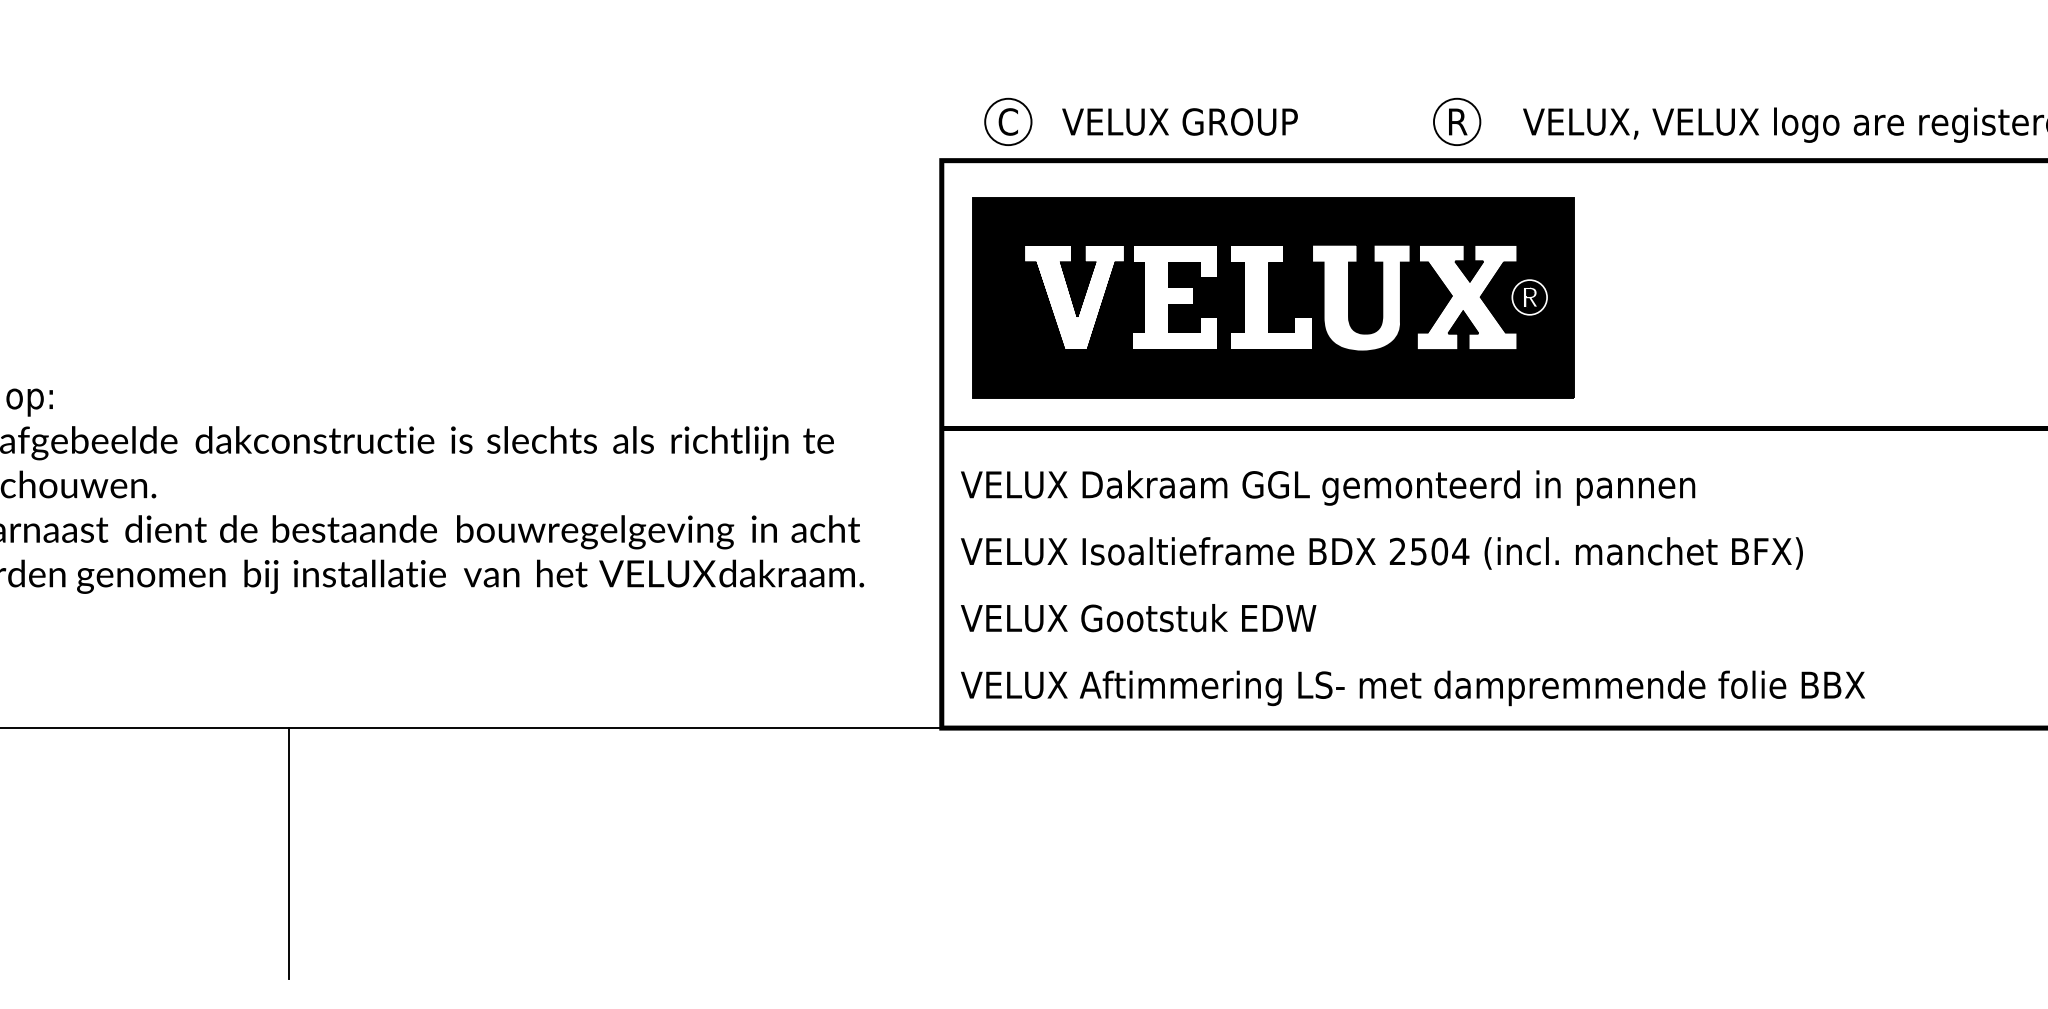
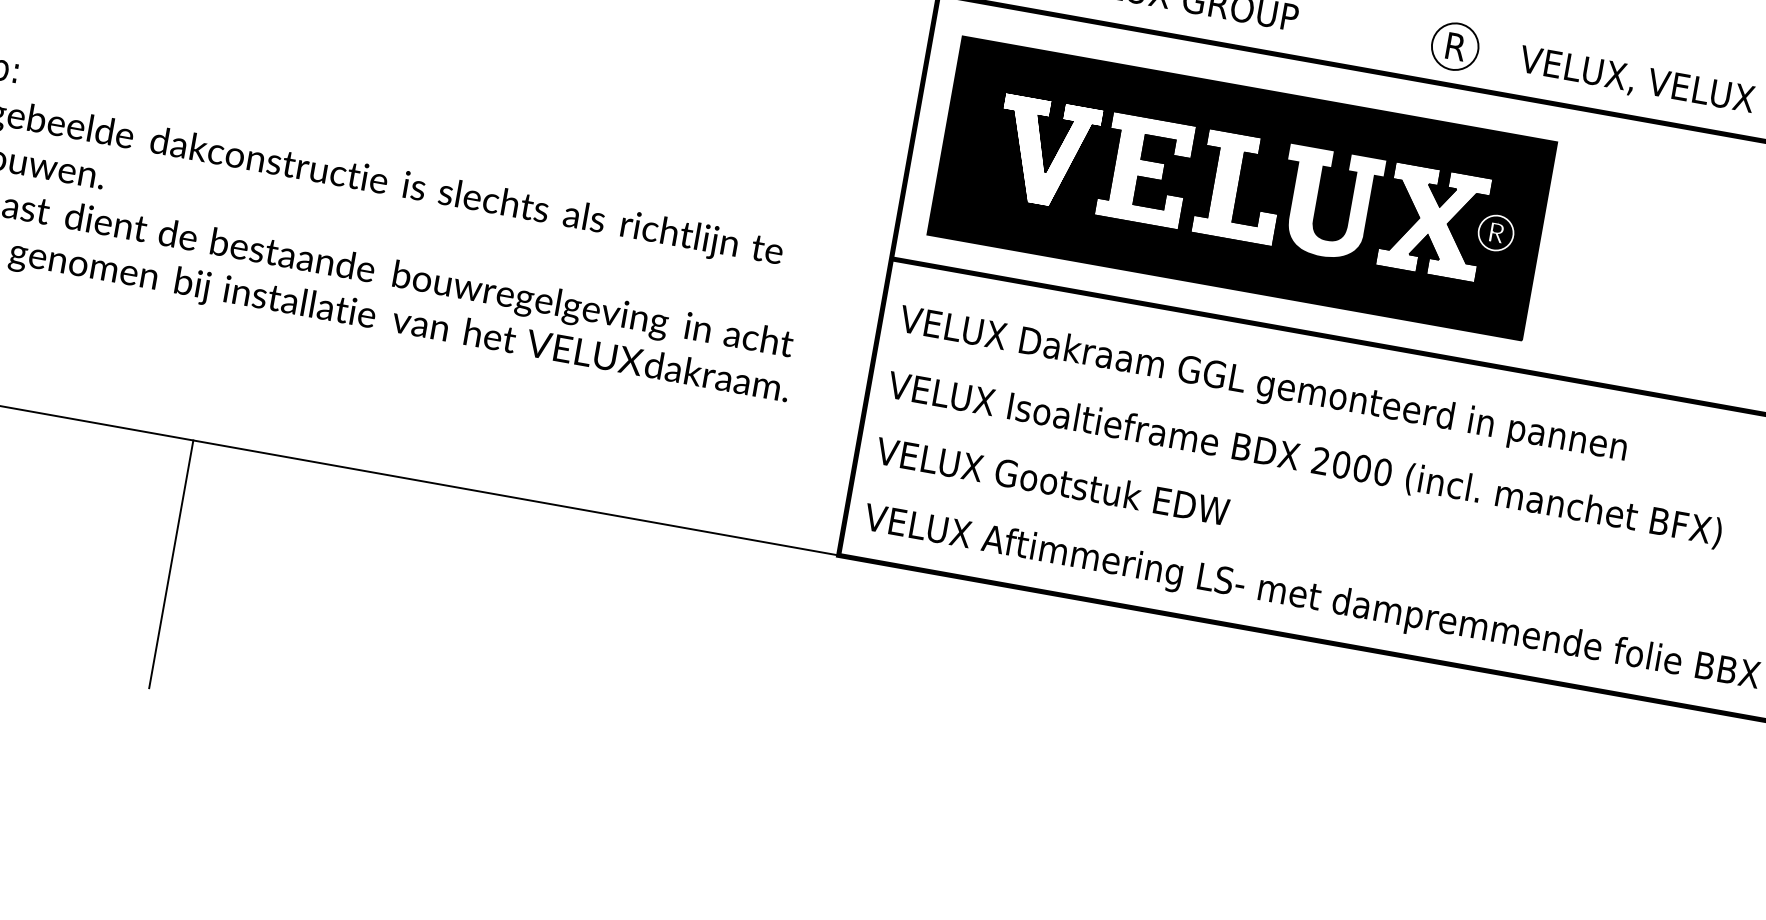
text: (1439, 551) -> (1362, 468), 2504 -> 2000

